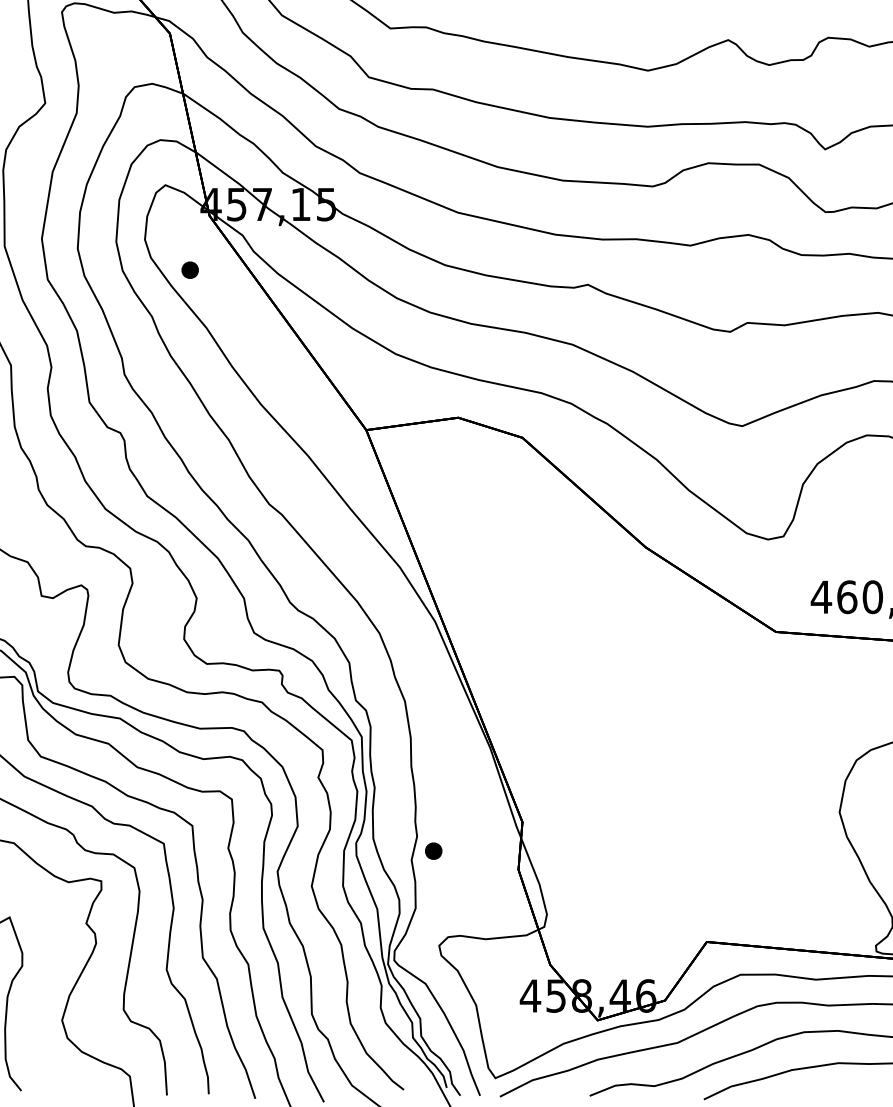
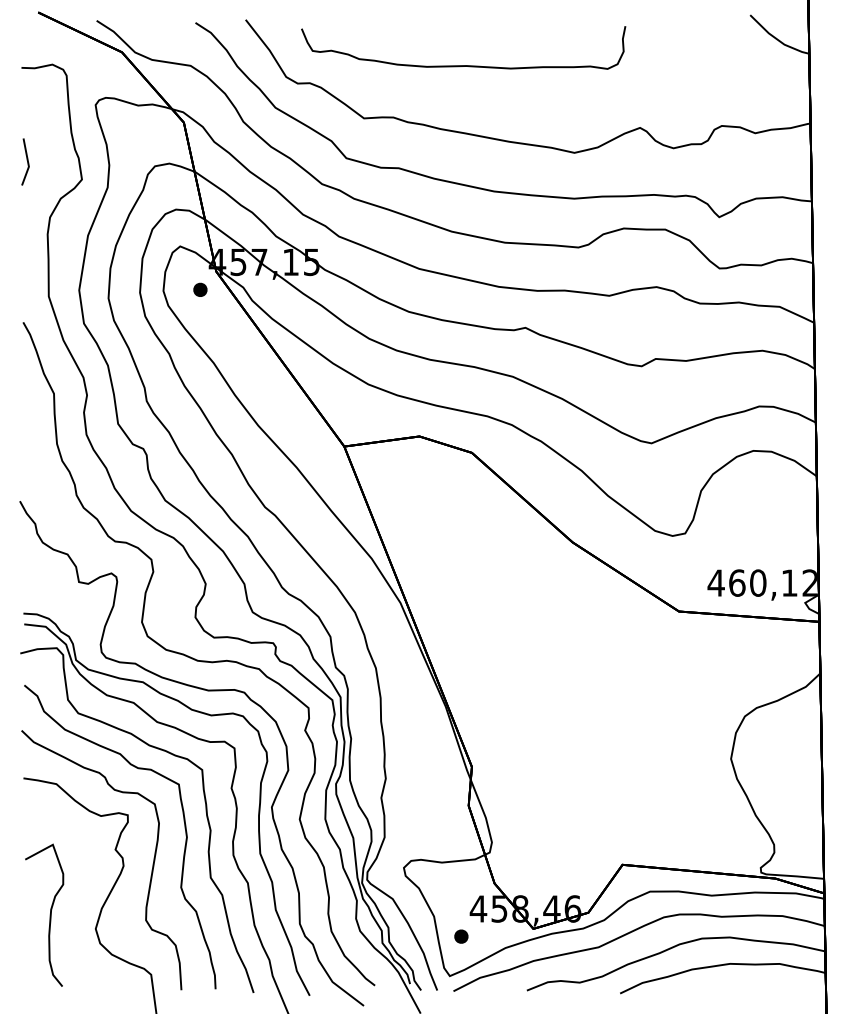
part: (190, 269) -> (200, 289), moved
part: (433, 851) -> (461, 936), moved

